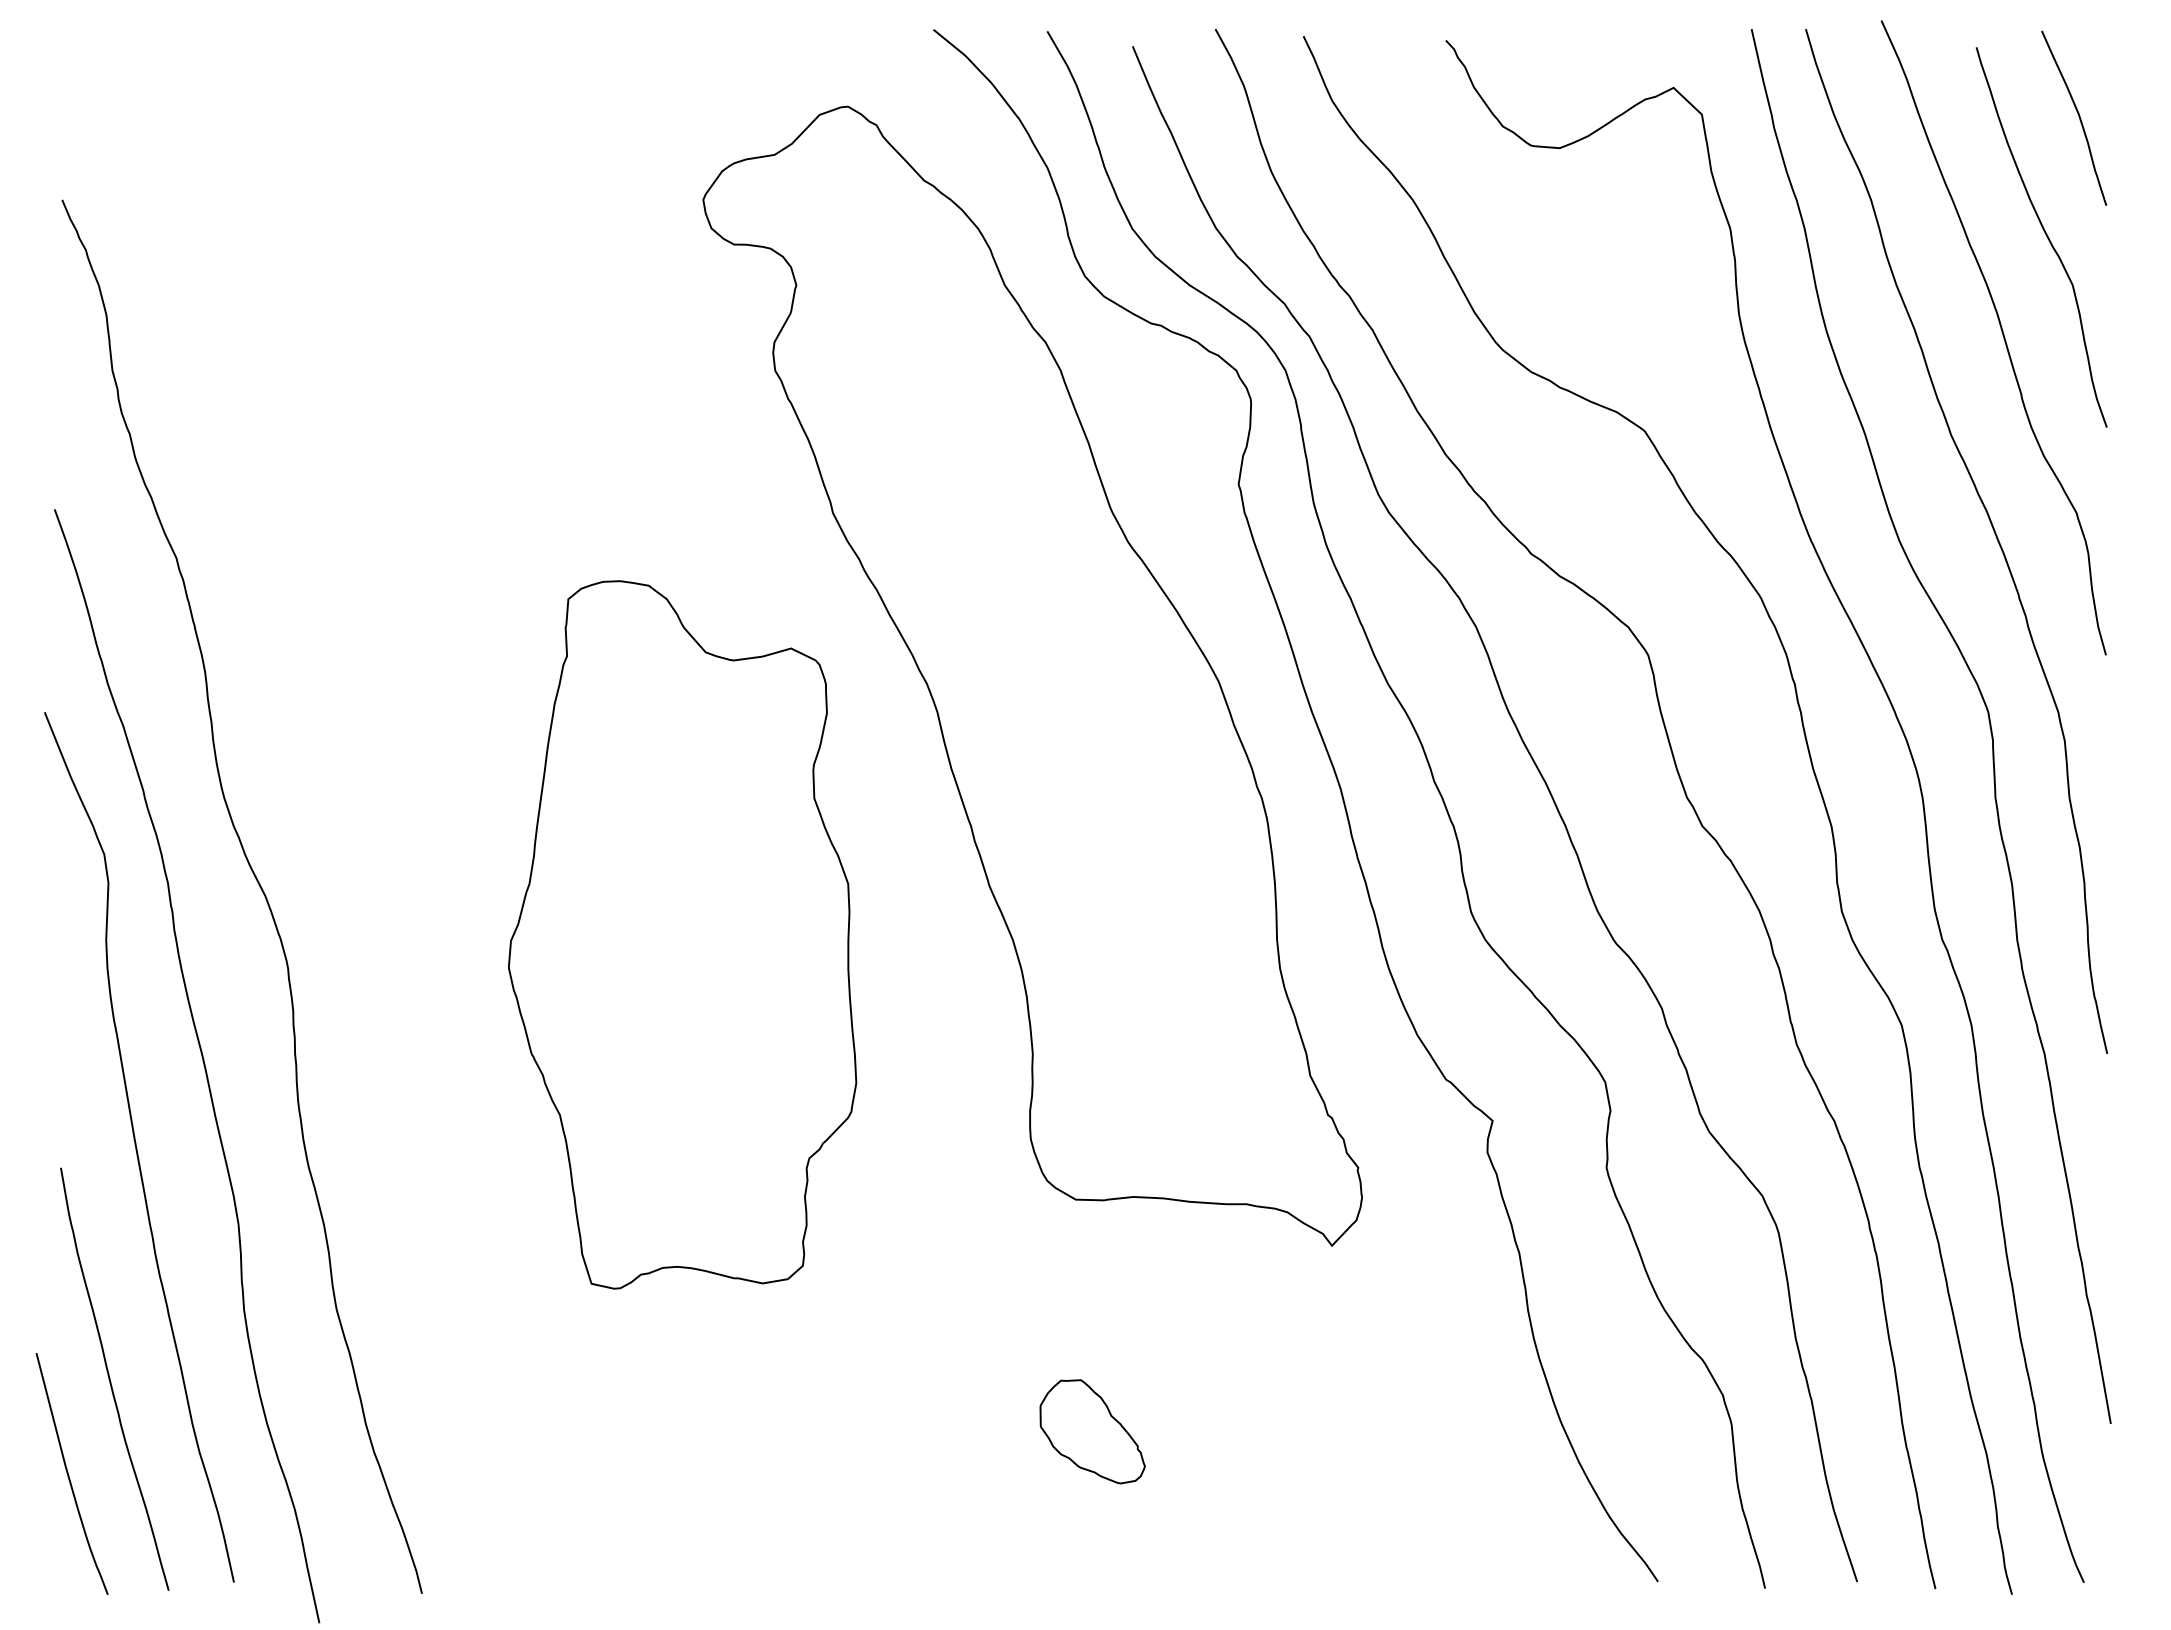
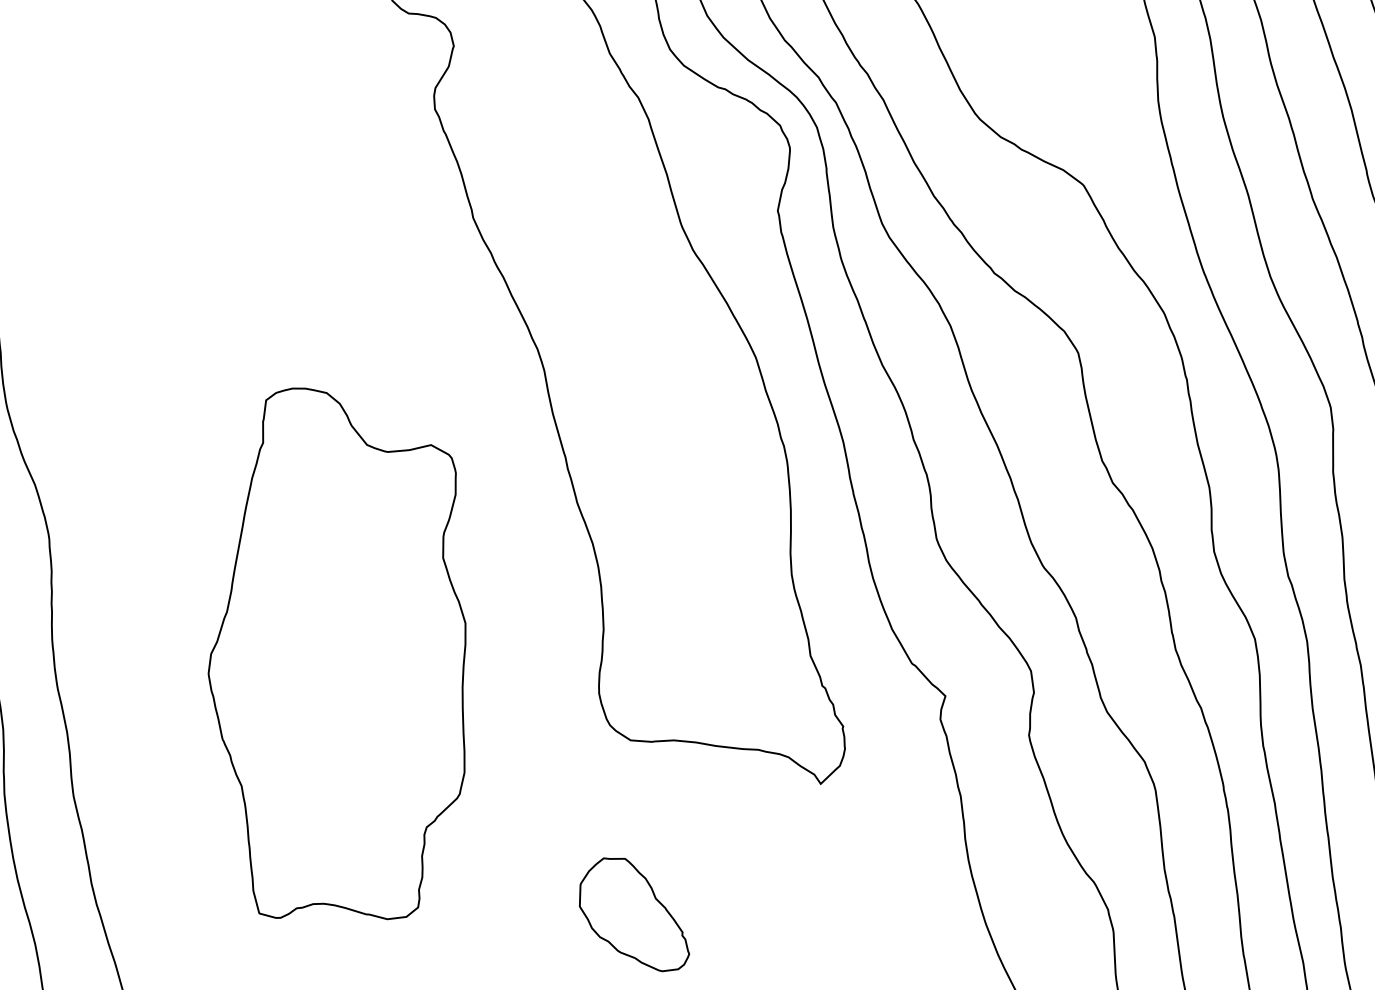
part: (682, 934) -> (339, 655), moved
part: (1092, 1431) -> (635, 914), size x1.43

